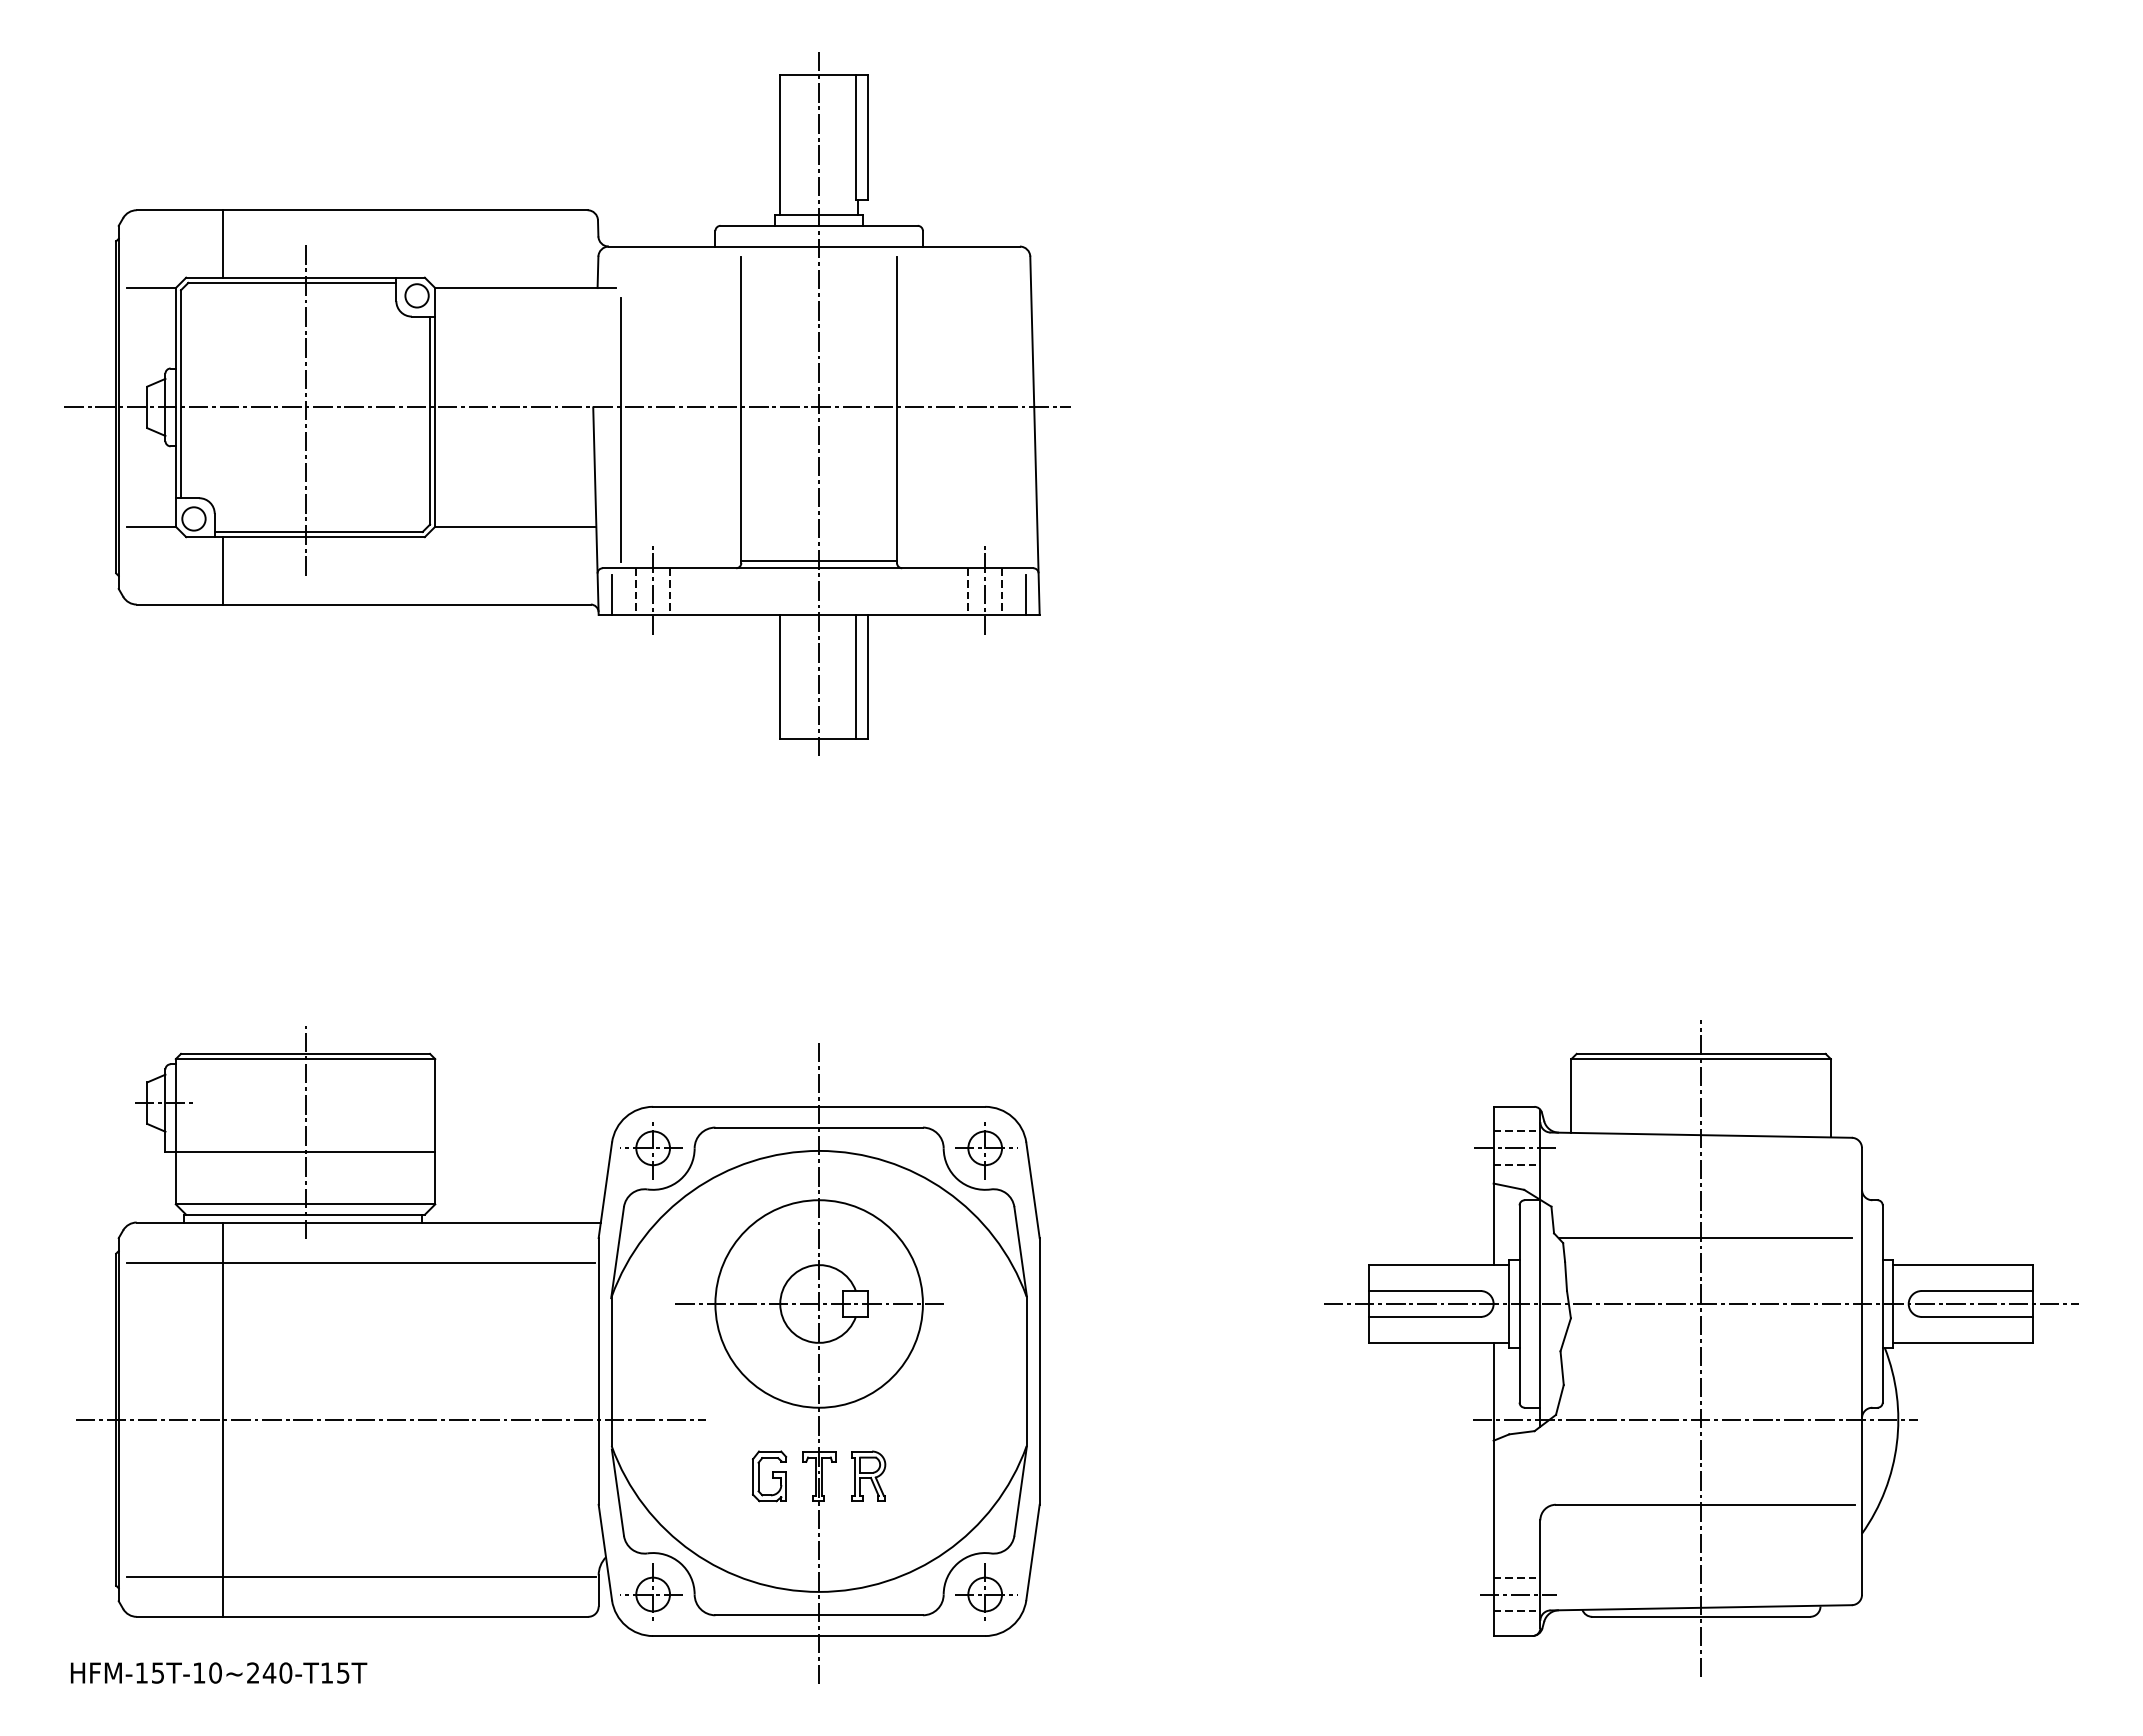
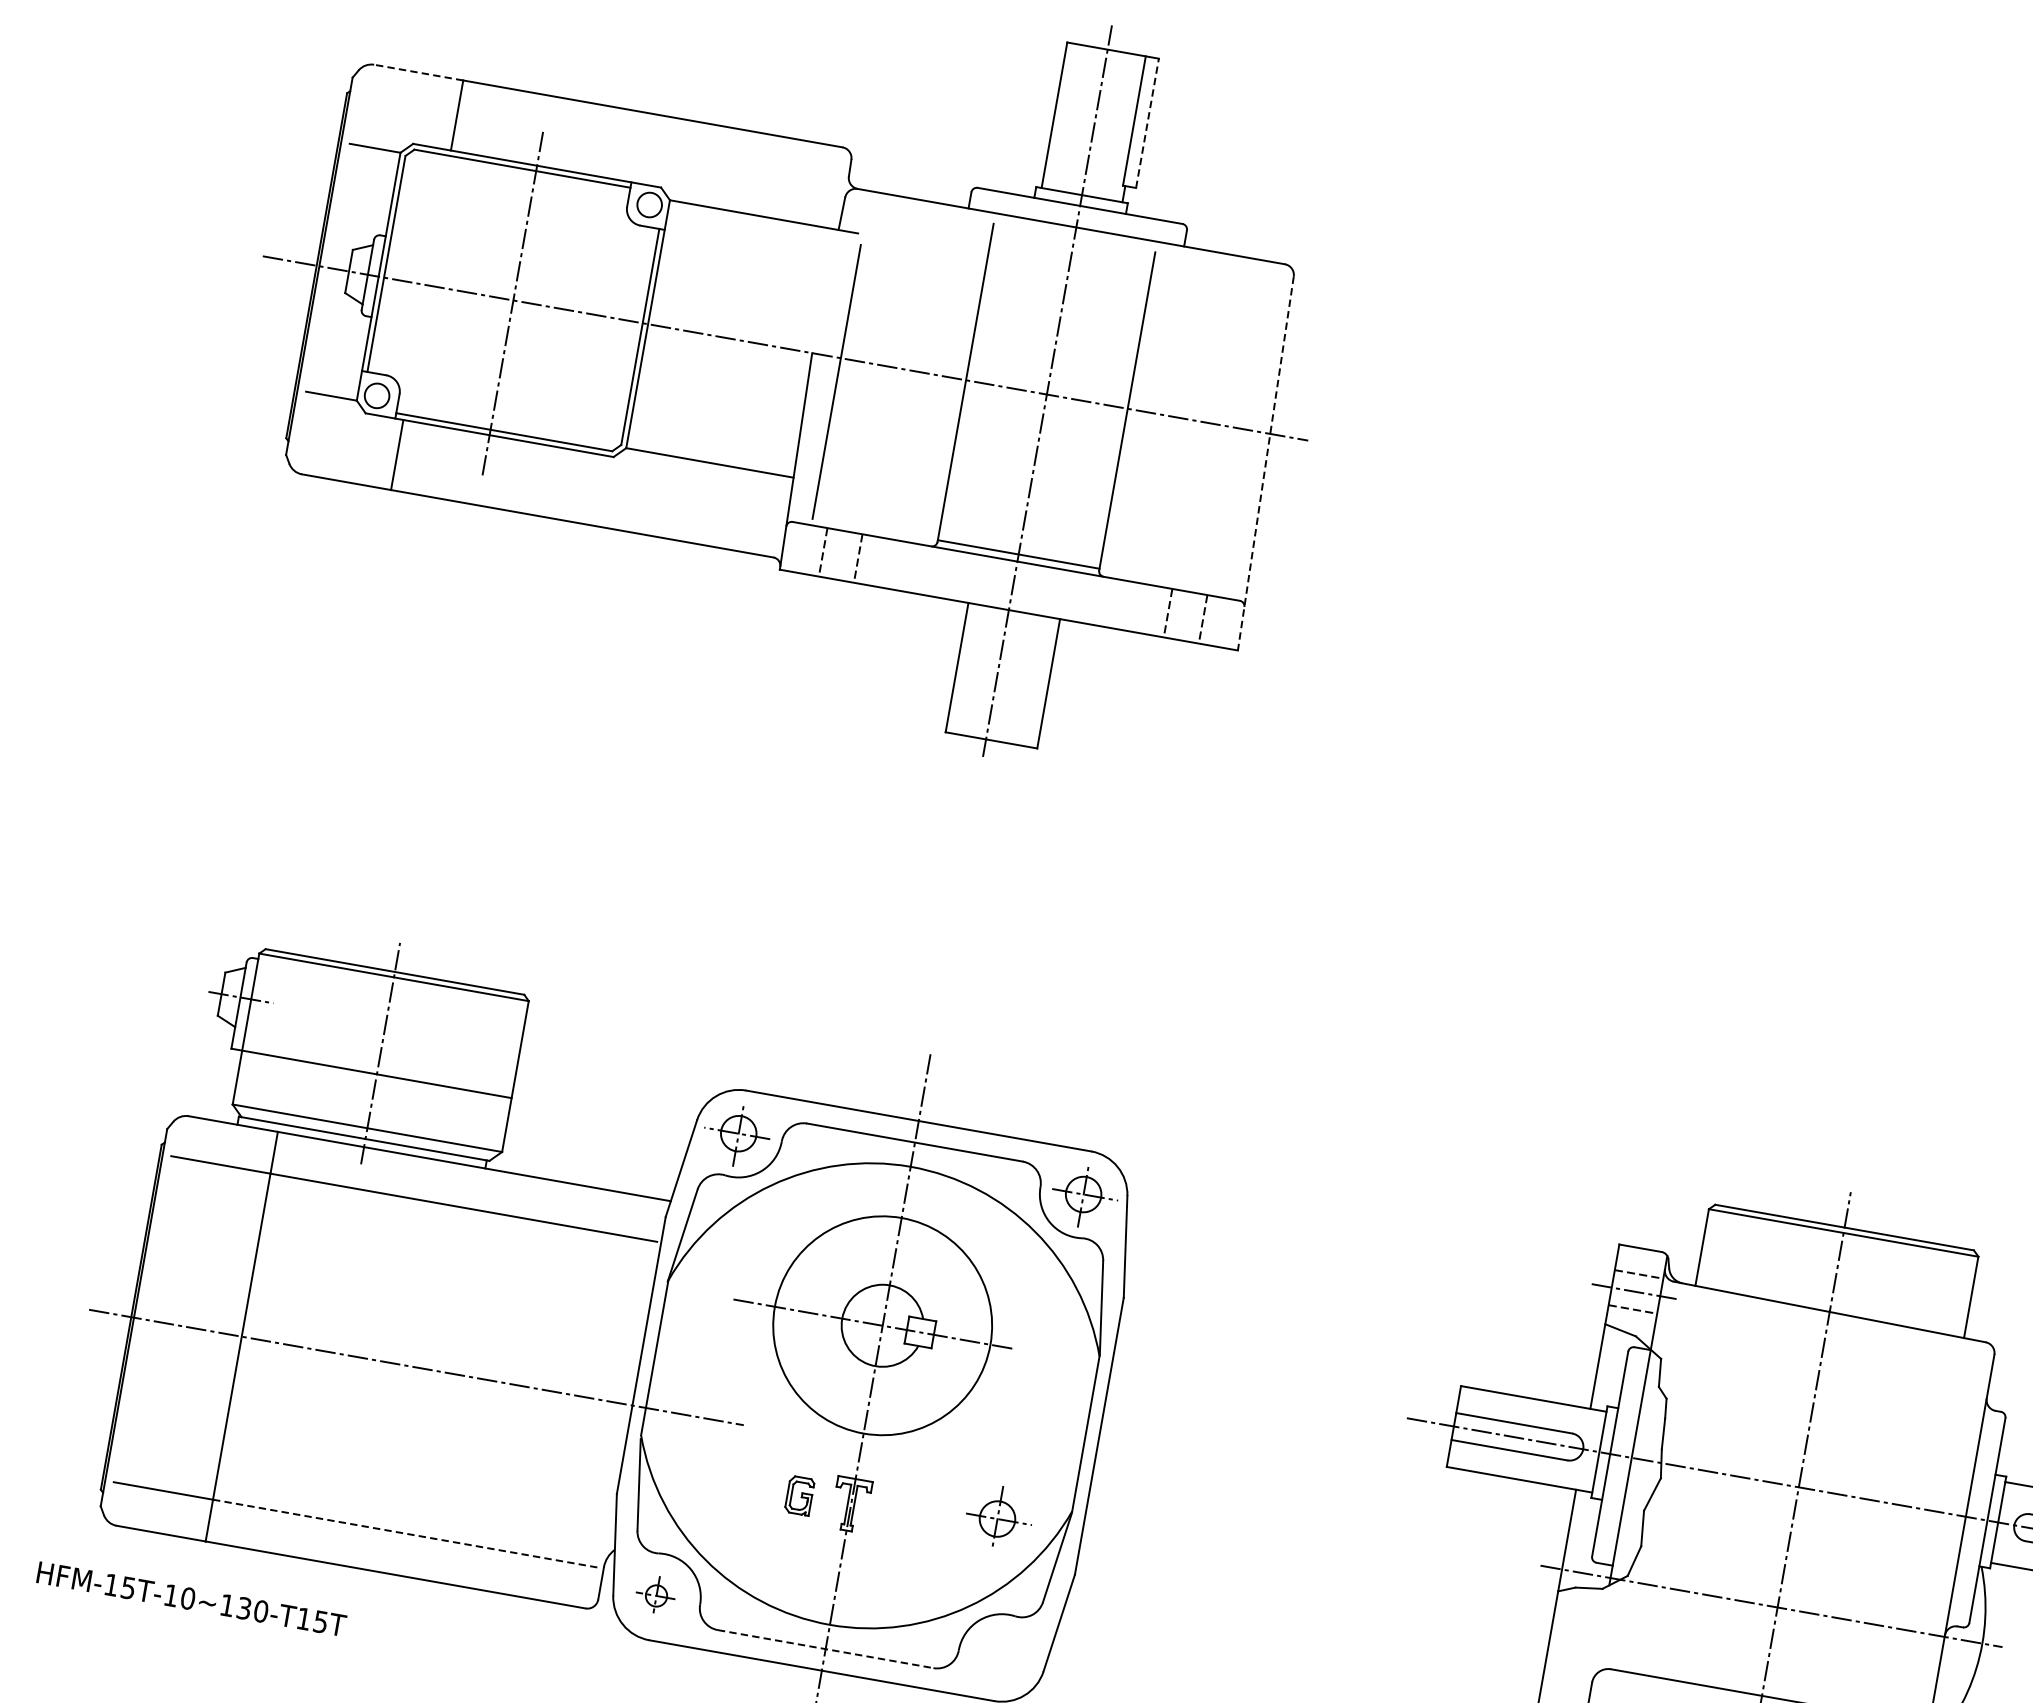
line: (868, 137) -> (1147, 123), solid -> dashed
line: (179, 210) -> (418, 72), solid -> dashed
line: (1035, 436) -> (1266, 464), solid -> dashed
line: (653, 590) -> (841, 554), removed
line: (985, 590) -> (1186, 615), removed
line: (612, 594) -> (797, 551), removed
line: (1026, 594) -> (1227, 626), removed
line: (855, 676) -> (1035, 680), removed
line: (1704, 1238) -> (1814, 1419), removed
part: (868, 1475) -> (902, 1512), removed
part: (769, 1476) -> (799, 1495), size x0.7
line: (409, 1576) -> (407, 1533), solid -> dashed
part: (651, 1591) -> (655, 1593), size x0.6
part: (986, 1591) -> (999, 1516), moved
line: (819, 1615) -> (825, 1649), solid -> dashed
text: (261, 1672) -> (235, 1606), HFM-15T-10~240-T15T -> HFM-15T-10~130-T15T

